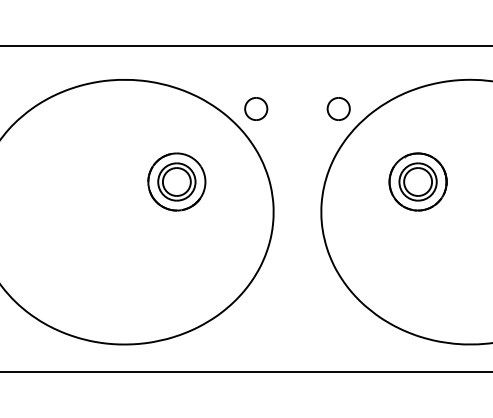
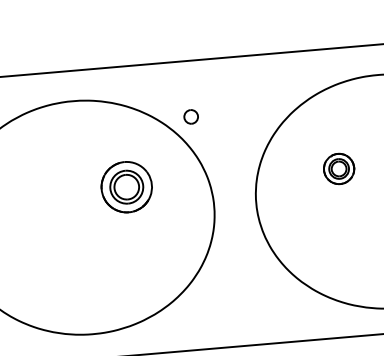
part: (256, 108) -> (191, 116), size x0.7
part: (338, 108) -> (263, 110), removed
part: (417, 181) -> (338, 168), size x0.6

